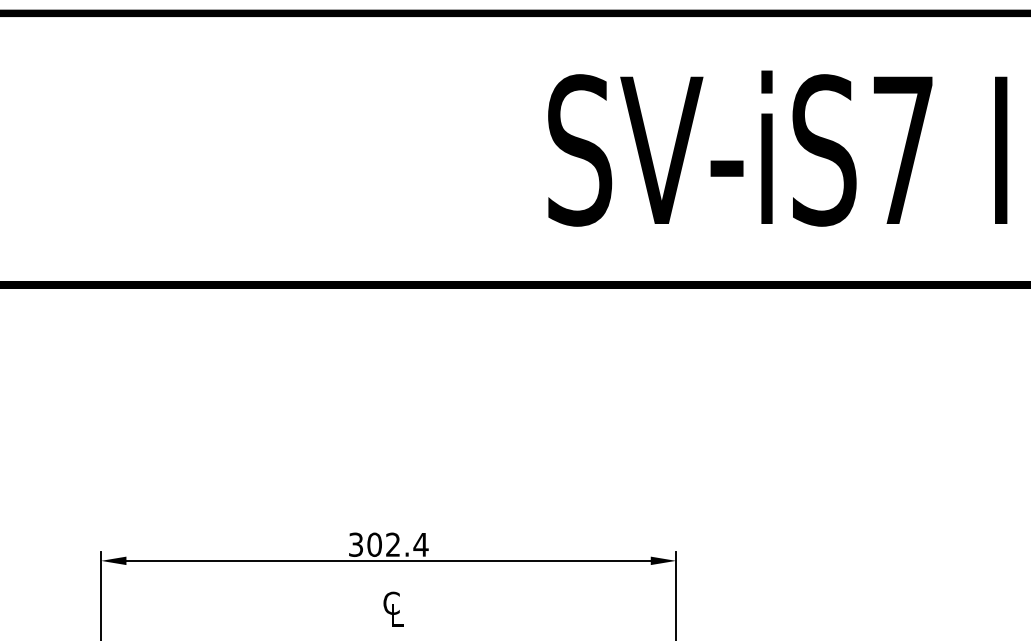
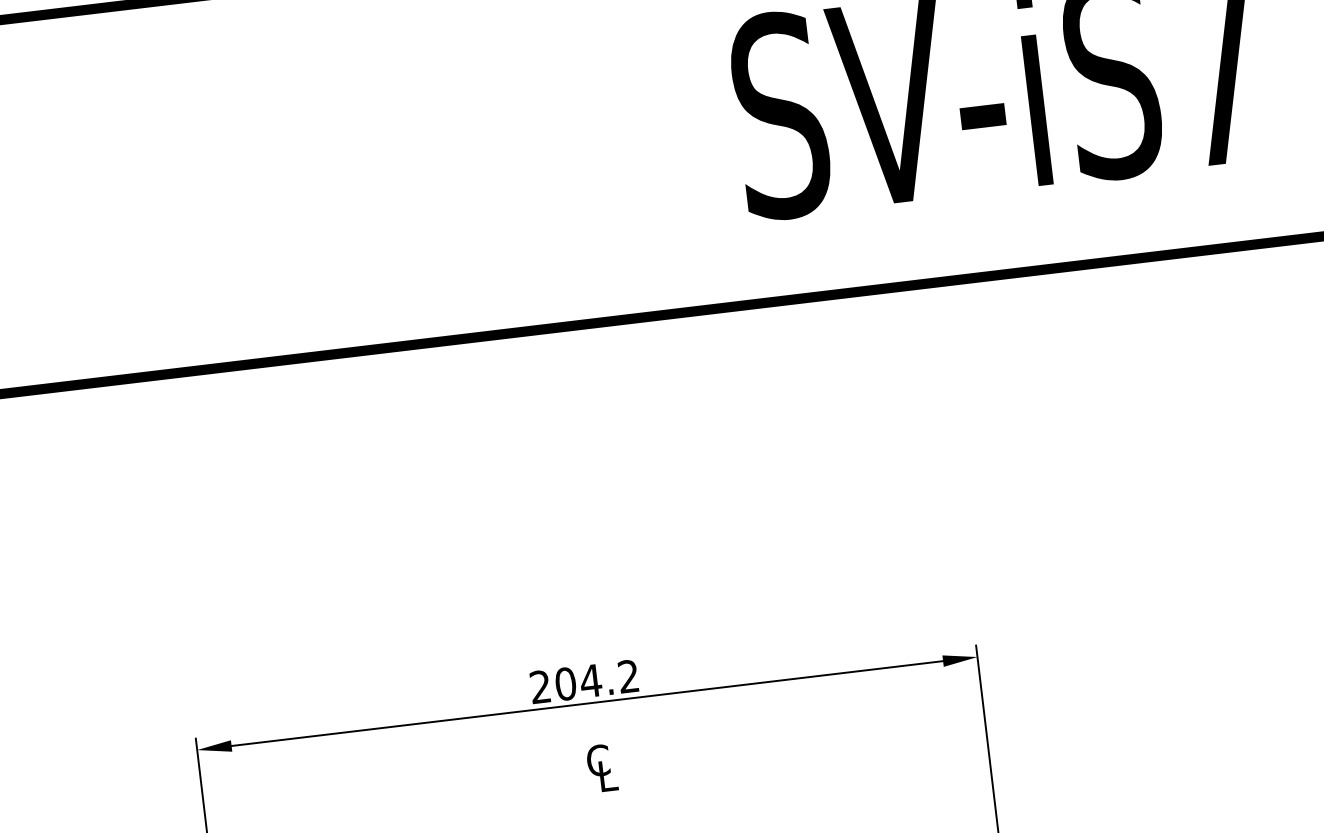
text: (388, 544) -> (584, 681), 302.4 -> 204.2

